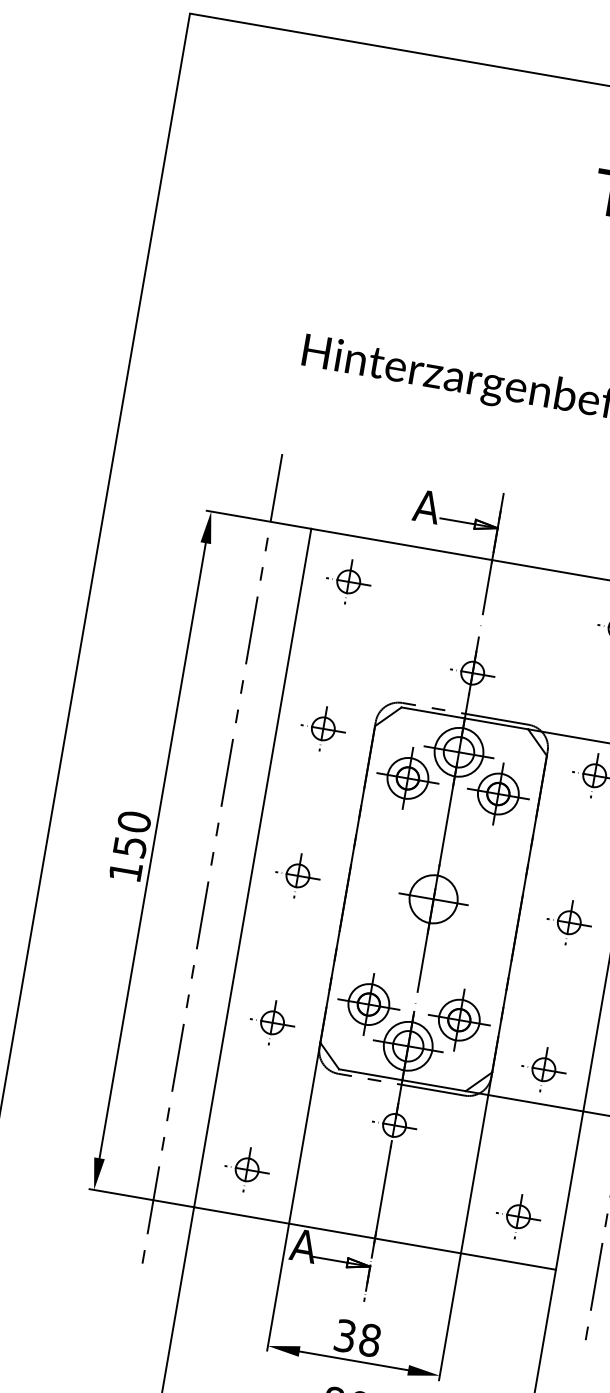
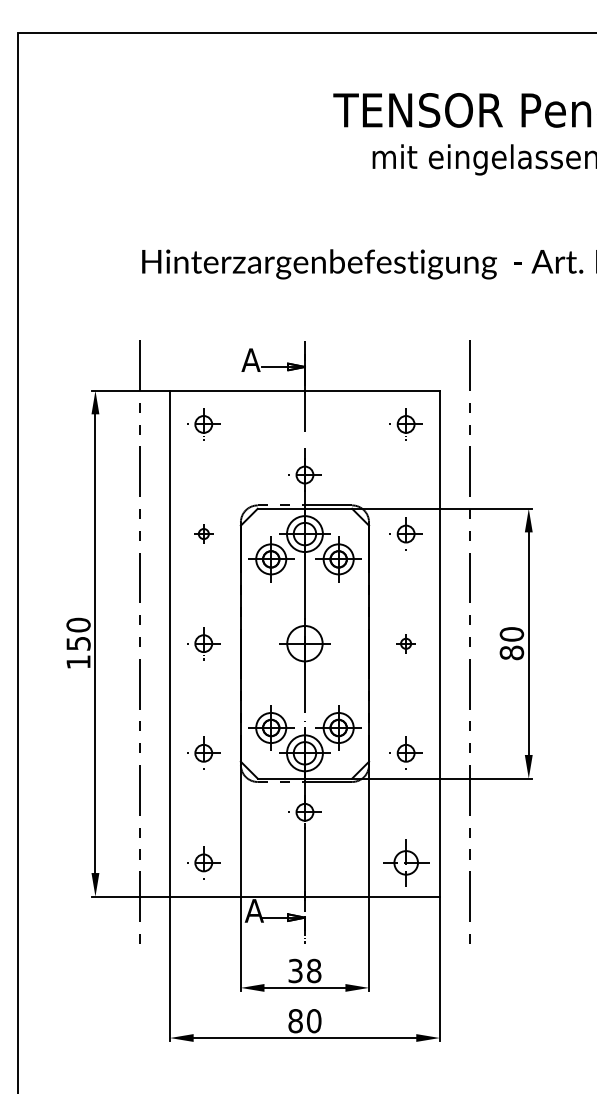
part: (323, 728) -> (203, 533), size x0.6
part: (568, 922) -> (405, 643), size x0.6
part: (517, 1215) -> (405, 862), size x1.4

